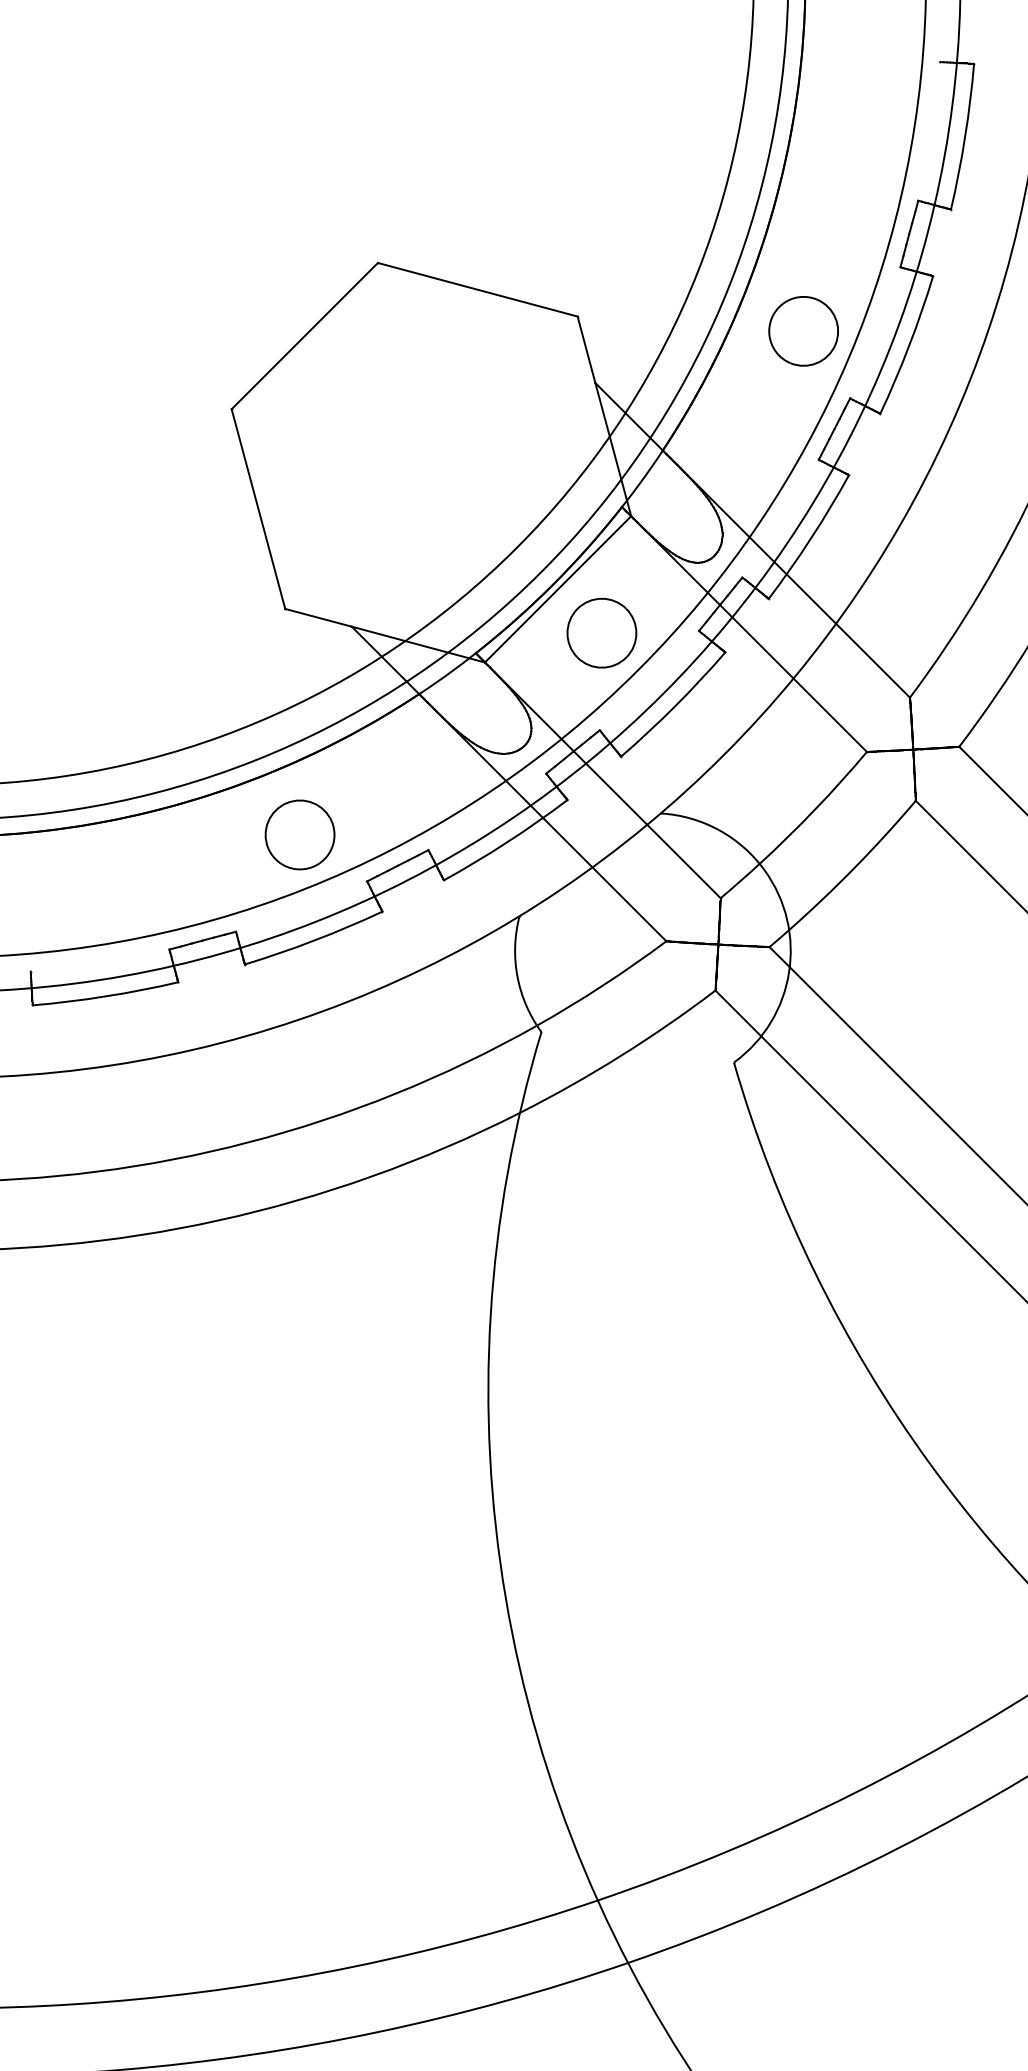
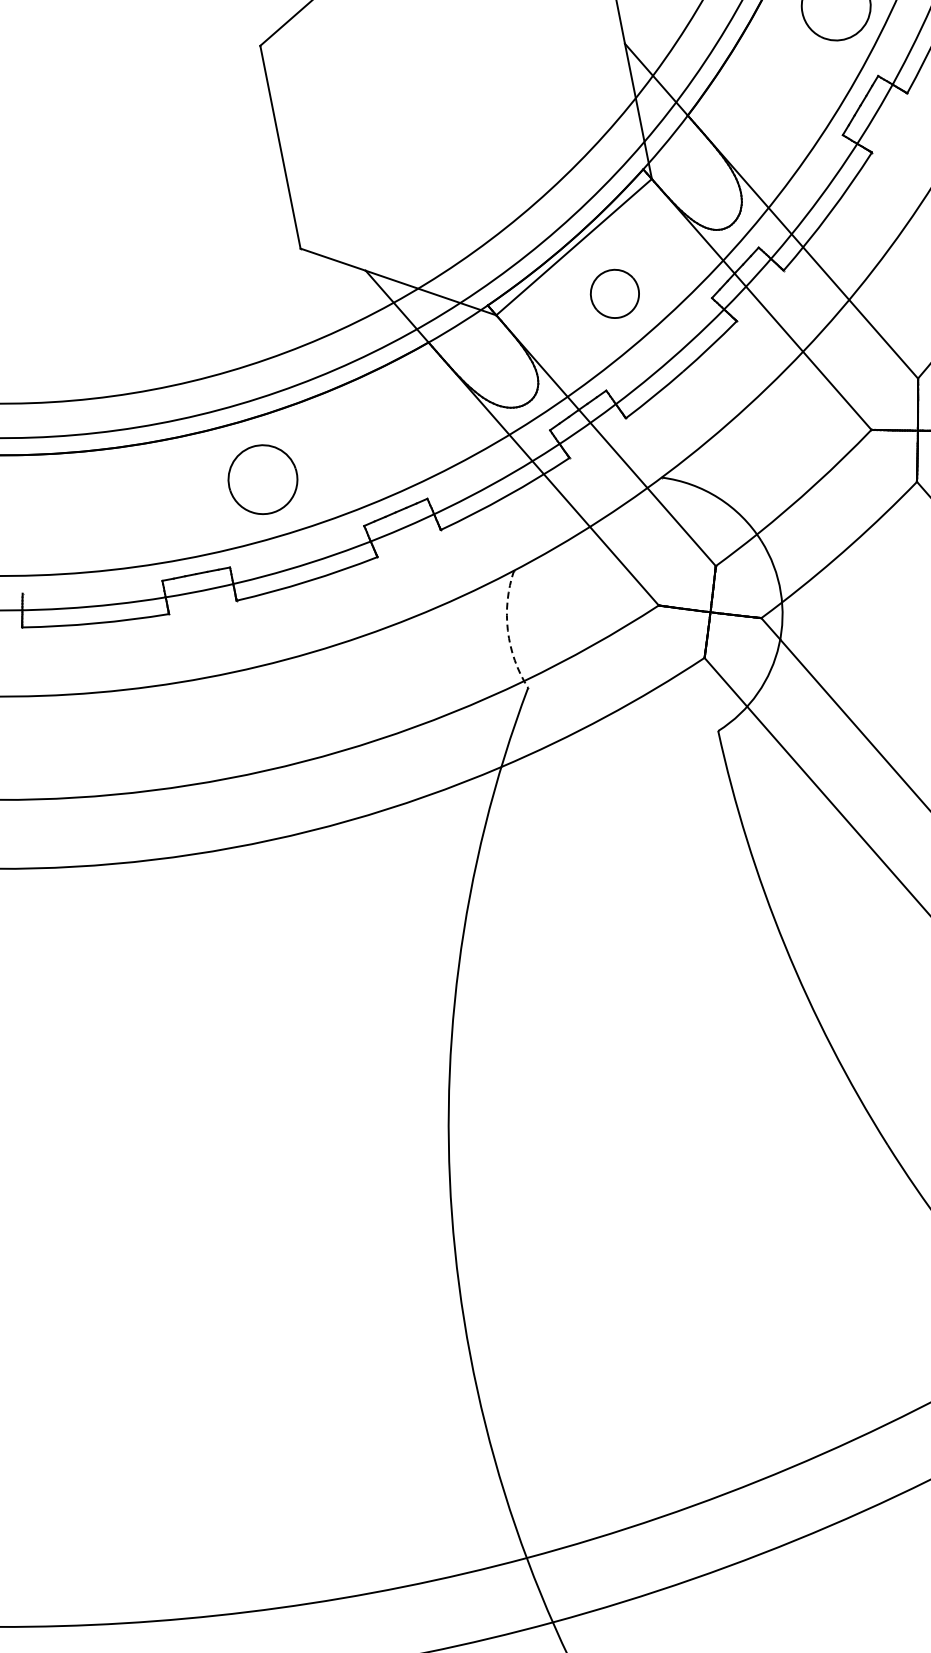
part: (601, 633) -> (614, 294), size x0.7
part: (299, 834) -> (262, 479), moved
arc: (517, 976) -> (507, 630), solid -> dashed

